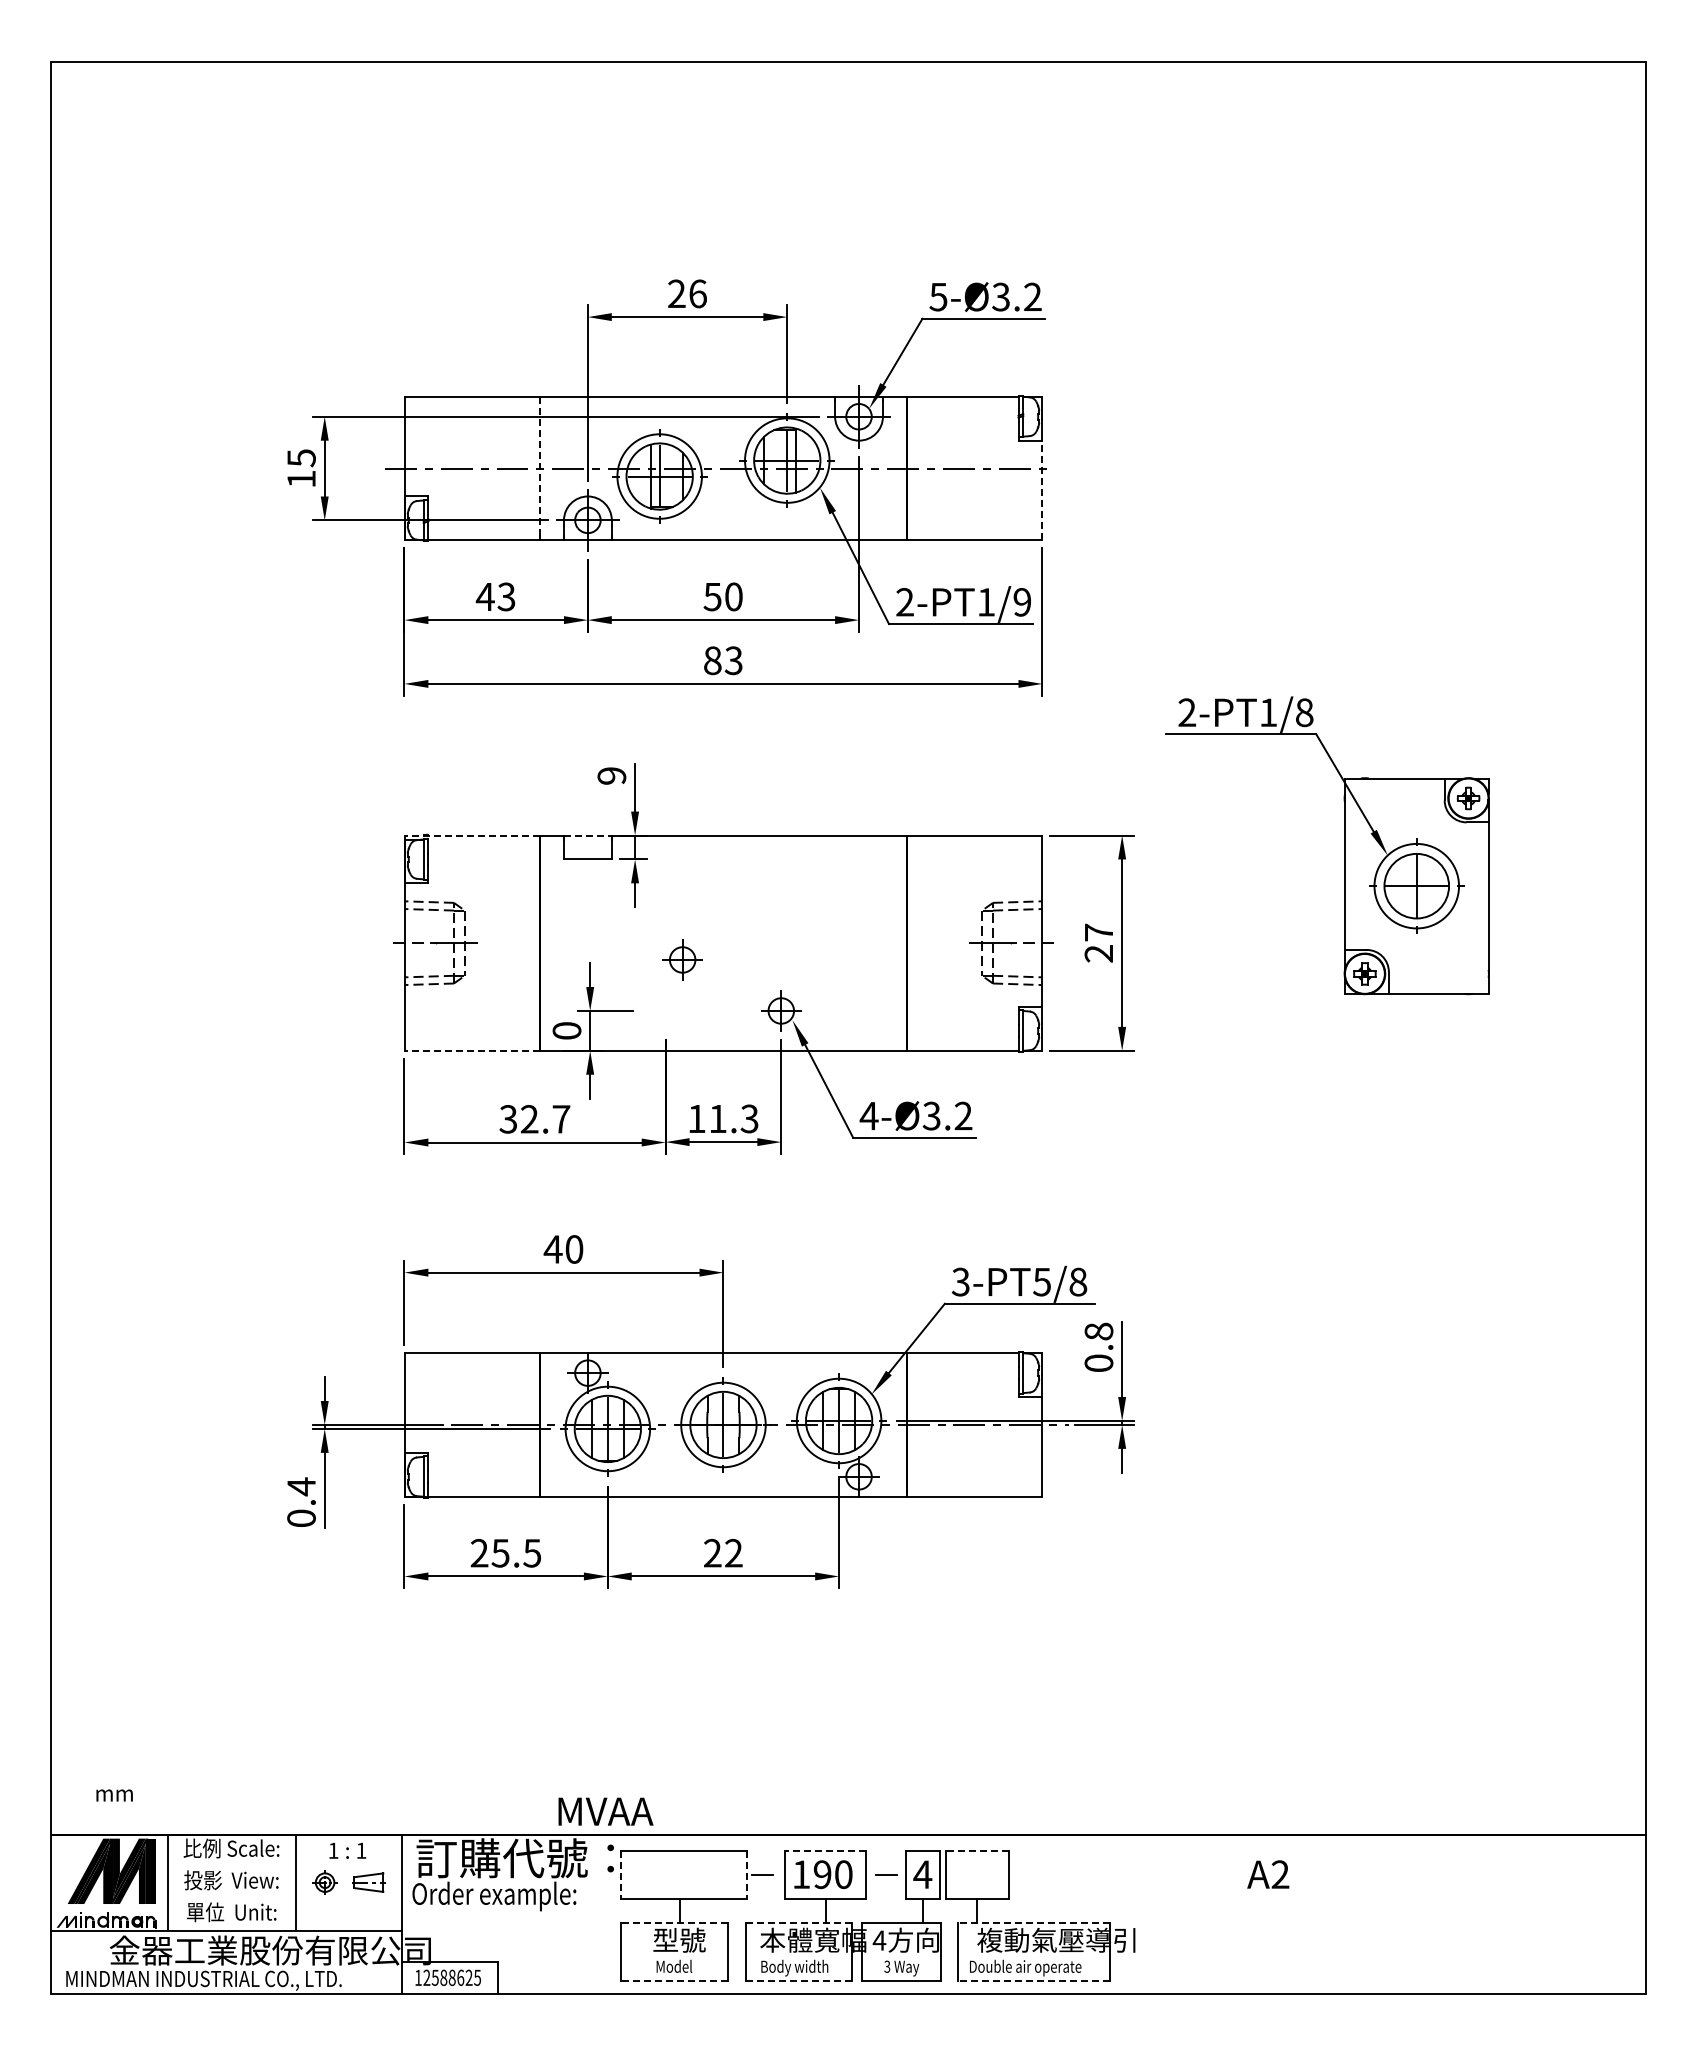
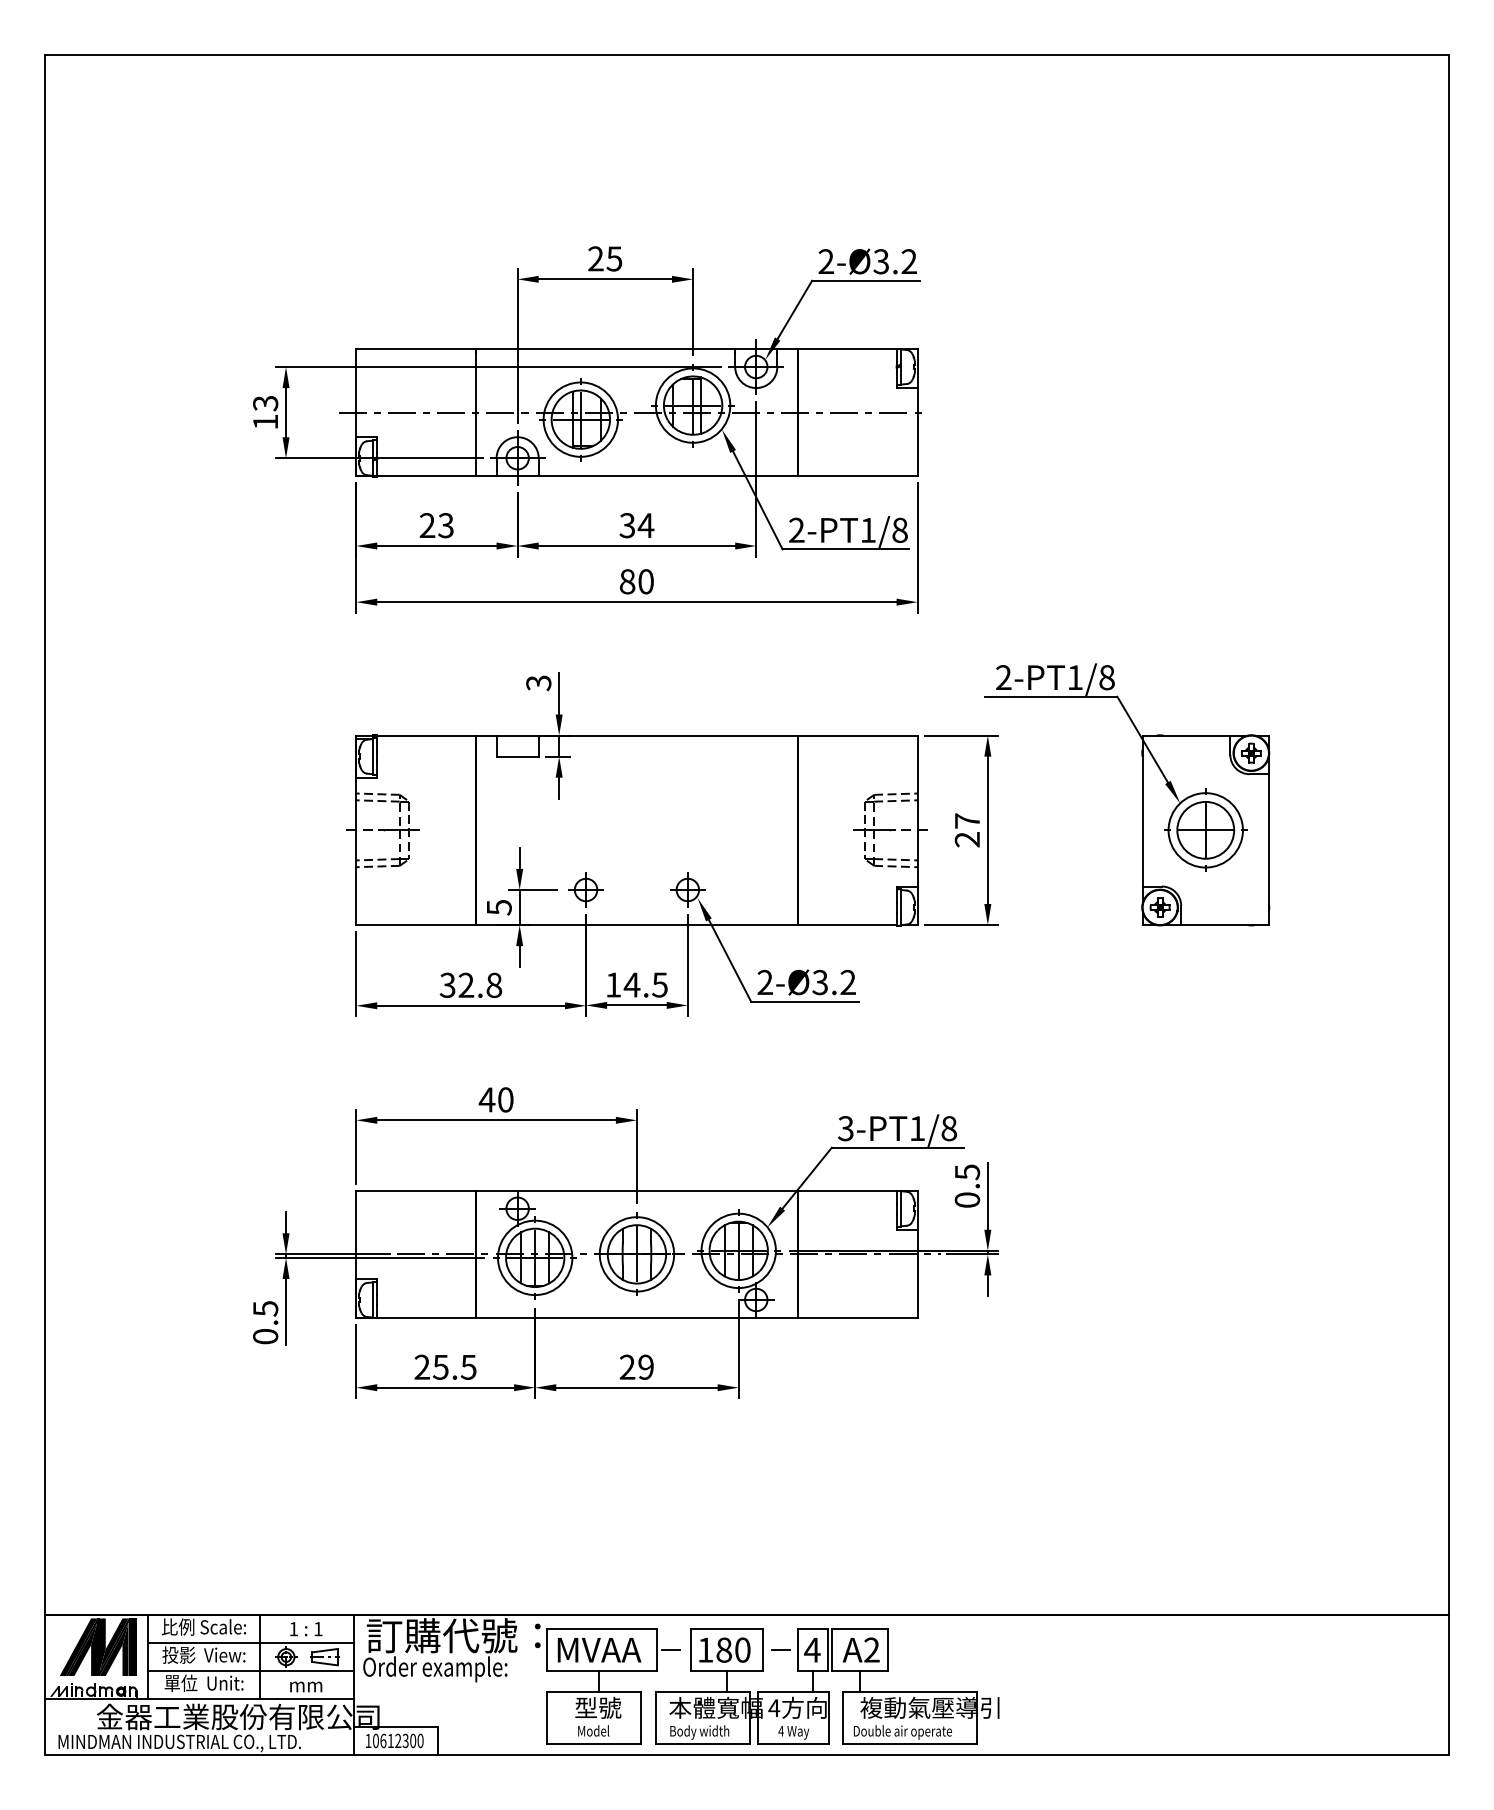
text: (697, 293) -> (614, 258), 26 -> 25
text: (938, 296) -> (826, 261), 5-Ø3.2 -> 2-Ø3.2
text: (301, 457) -> (265, 402), 15 -> 13
line: (540, 468) -> (475, 412), dashed -> solid
line: (1042, 490) -> (917, 431), dashed -> solid
text: (484, 596) -> (426, 525), 43 -> 23
text: (723, 596) -> (636, 525), 50 -> 34
text: (1022, 602) -> (900, 530), 2-PT1/9 -> 2-PT1/8
text: (733, 660) -> (645, 581), 83 -> 80
text: (611, 776) -> (538, 683), 9 -> 3
line: (472, 835) -> (416, 735), dashed -> solid
line: (587, 835) -> (517, 735), dashed -> solid
part: (1344, 845) -> (1142, 794), moved
part: (682, 959) -> (585, 889), moved
text: (566, 1031) -> (498, 908), 0 -> 5
line: (472, 1050) -> (416, 924), dashed -> solid
text: (868, 1115) -> (764, 982), 4-Ø3.2 -> 2-Ø3.2
text: (733, 1118) -> (645, 984), 11.3 -> 14.5
text: (561, 1119) -> (494, 985), 32.7 -> 32.8
text: (1041, 1282) -> (916, 1128), 3-PT5/8 -> 3-PT1/8
text: (1098, 1331) -> (967, 1172), 0.8 -> 0.5
text: (301, 1486) -> (265, 1308), 0.4 -> 0.5
text: (733, 1553) -> (645, 1367), 22 -> 29
text: (114, 1795) -> (306, 1686), moved
text: (605, 1811) -> (599, 1650), moved
line: (825, 1850) -> (726, 1628), dashed -> solid
line: (977, 1850) -> (860, 1628), dashed -> solid
line: (284, 1866) -> (250, 1642), added
line: (621, 1874) -> (547, 1650), dashed -> solid
line: (746, 1874) -> (657, 1650), dashed -> solid
text: (822, 1874) -> (724, 1650), 190 -> 180
text: (1268, 1874) -> (861, 1650), moved
line: (284, 1898) -> (250, 1671), added
line: (673, 1922) -> (592, 1692), dashed -> solid
line: (798, 1922) -> (702, 1692), dashed -> solid
line: (1033, 1922) -> (909, 1692), dashed -> solid
text: (887, 1966) -> (781, 1730), 3 -> 4
text: (452, 1977) -> (398, 1740), 12588625 -> 10612300
line: (673, 1981) -> (592, 1744), dashed -> solid
line: (798, 1981) -> (702, 1744), dashed -> solid
line: (1033, 1981) -> (909, 1744), dashed -> solid

